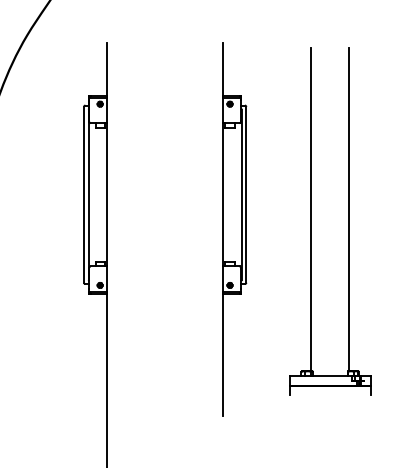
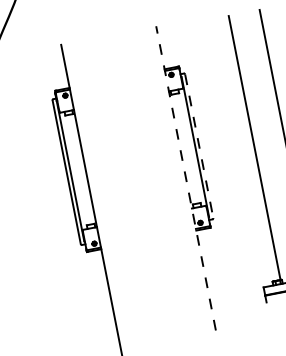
line: (246, 194) -> (199, 145), solid -> dashed
line: (223, 229) -> (186, 178), solid -> dashed

